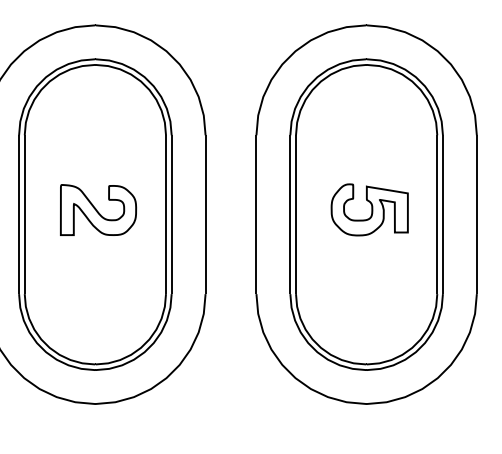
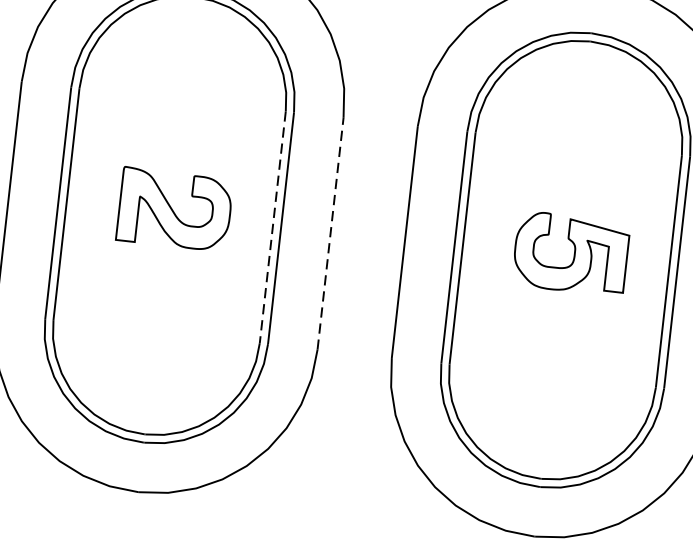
line: (205, 214) -> (330, 233), solid -> dashed
line: (166, 215) -> (273, 228), solid -> dashed

